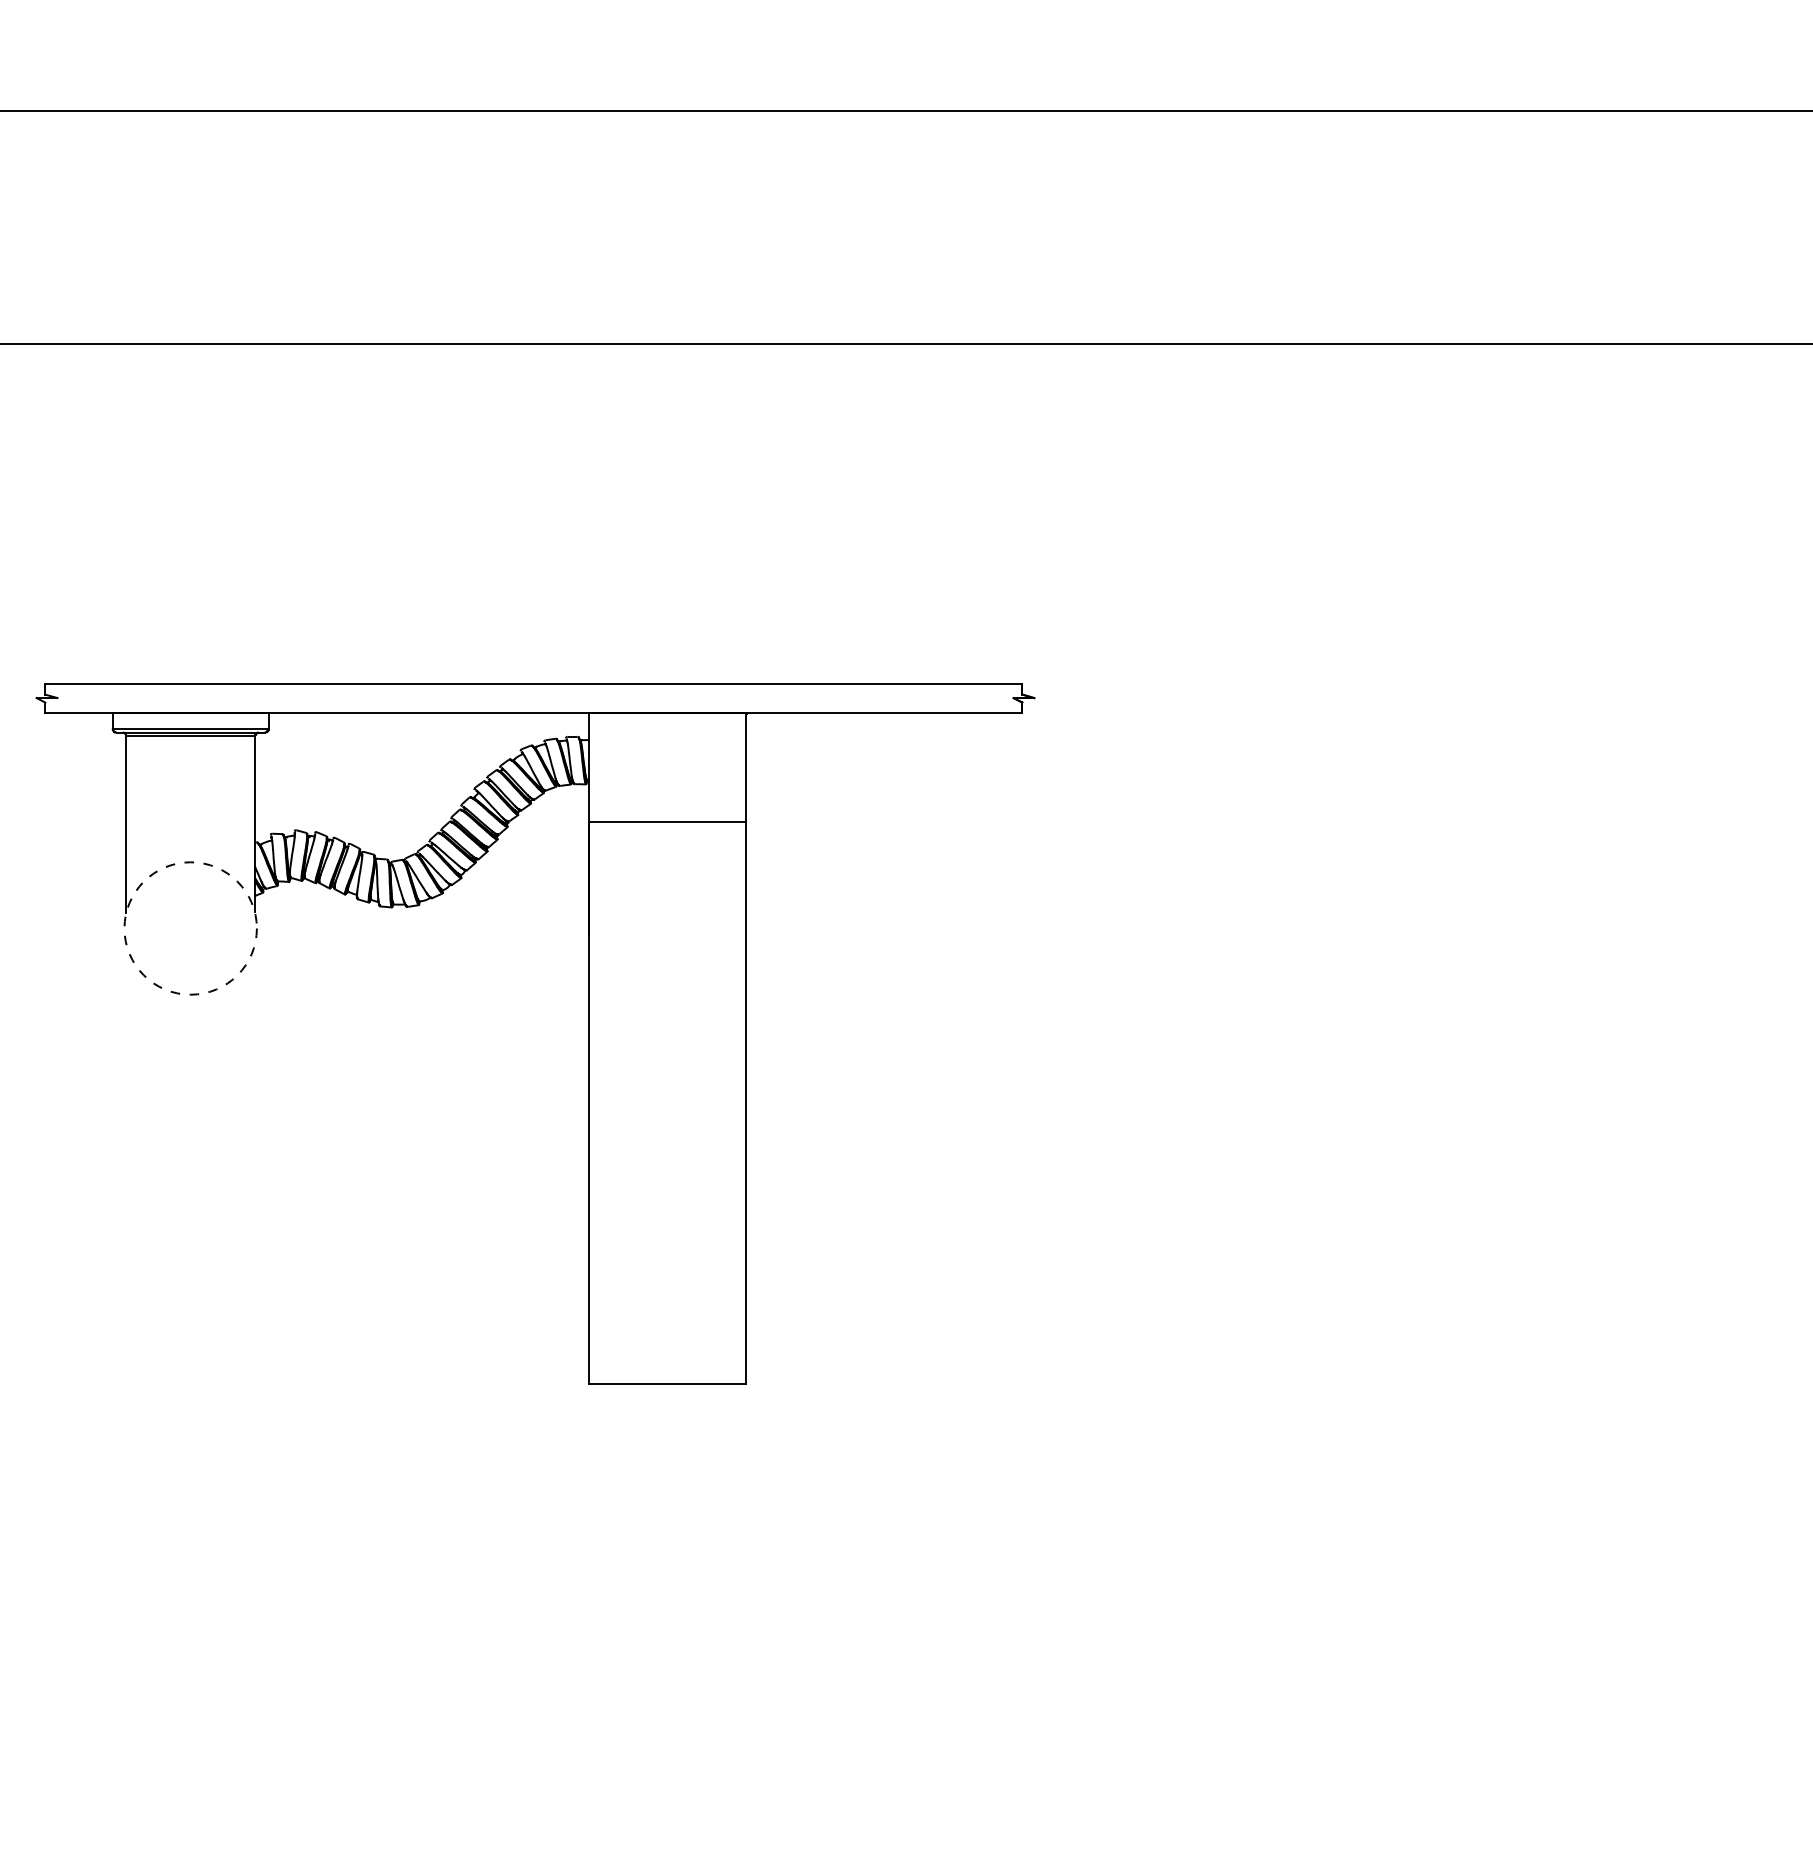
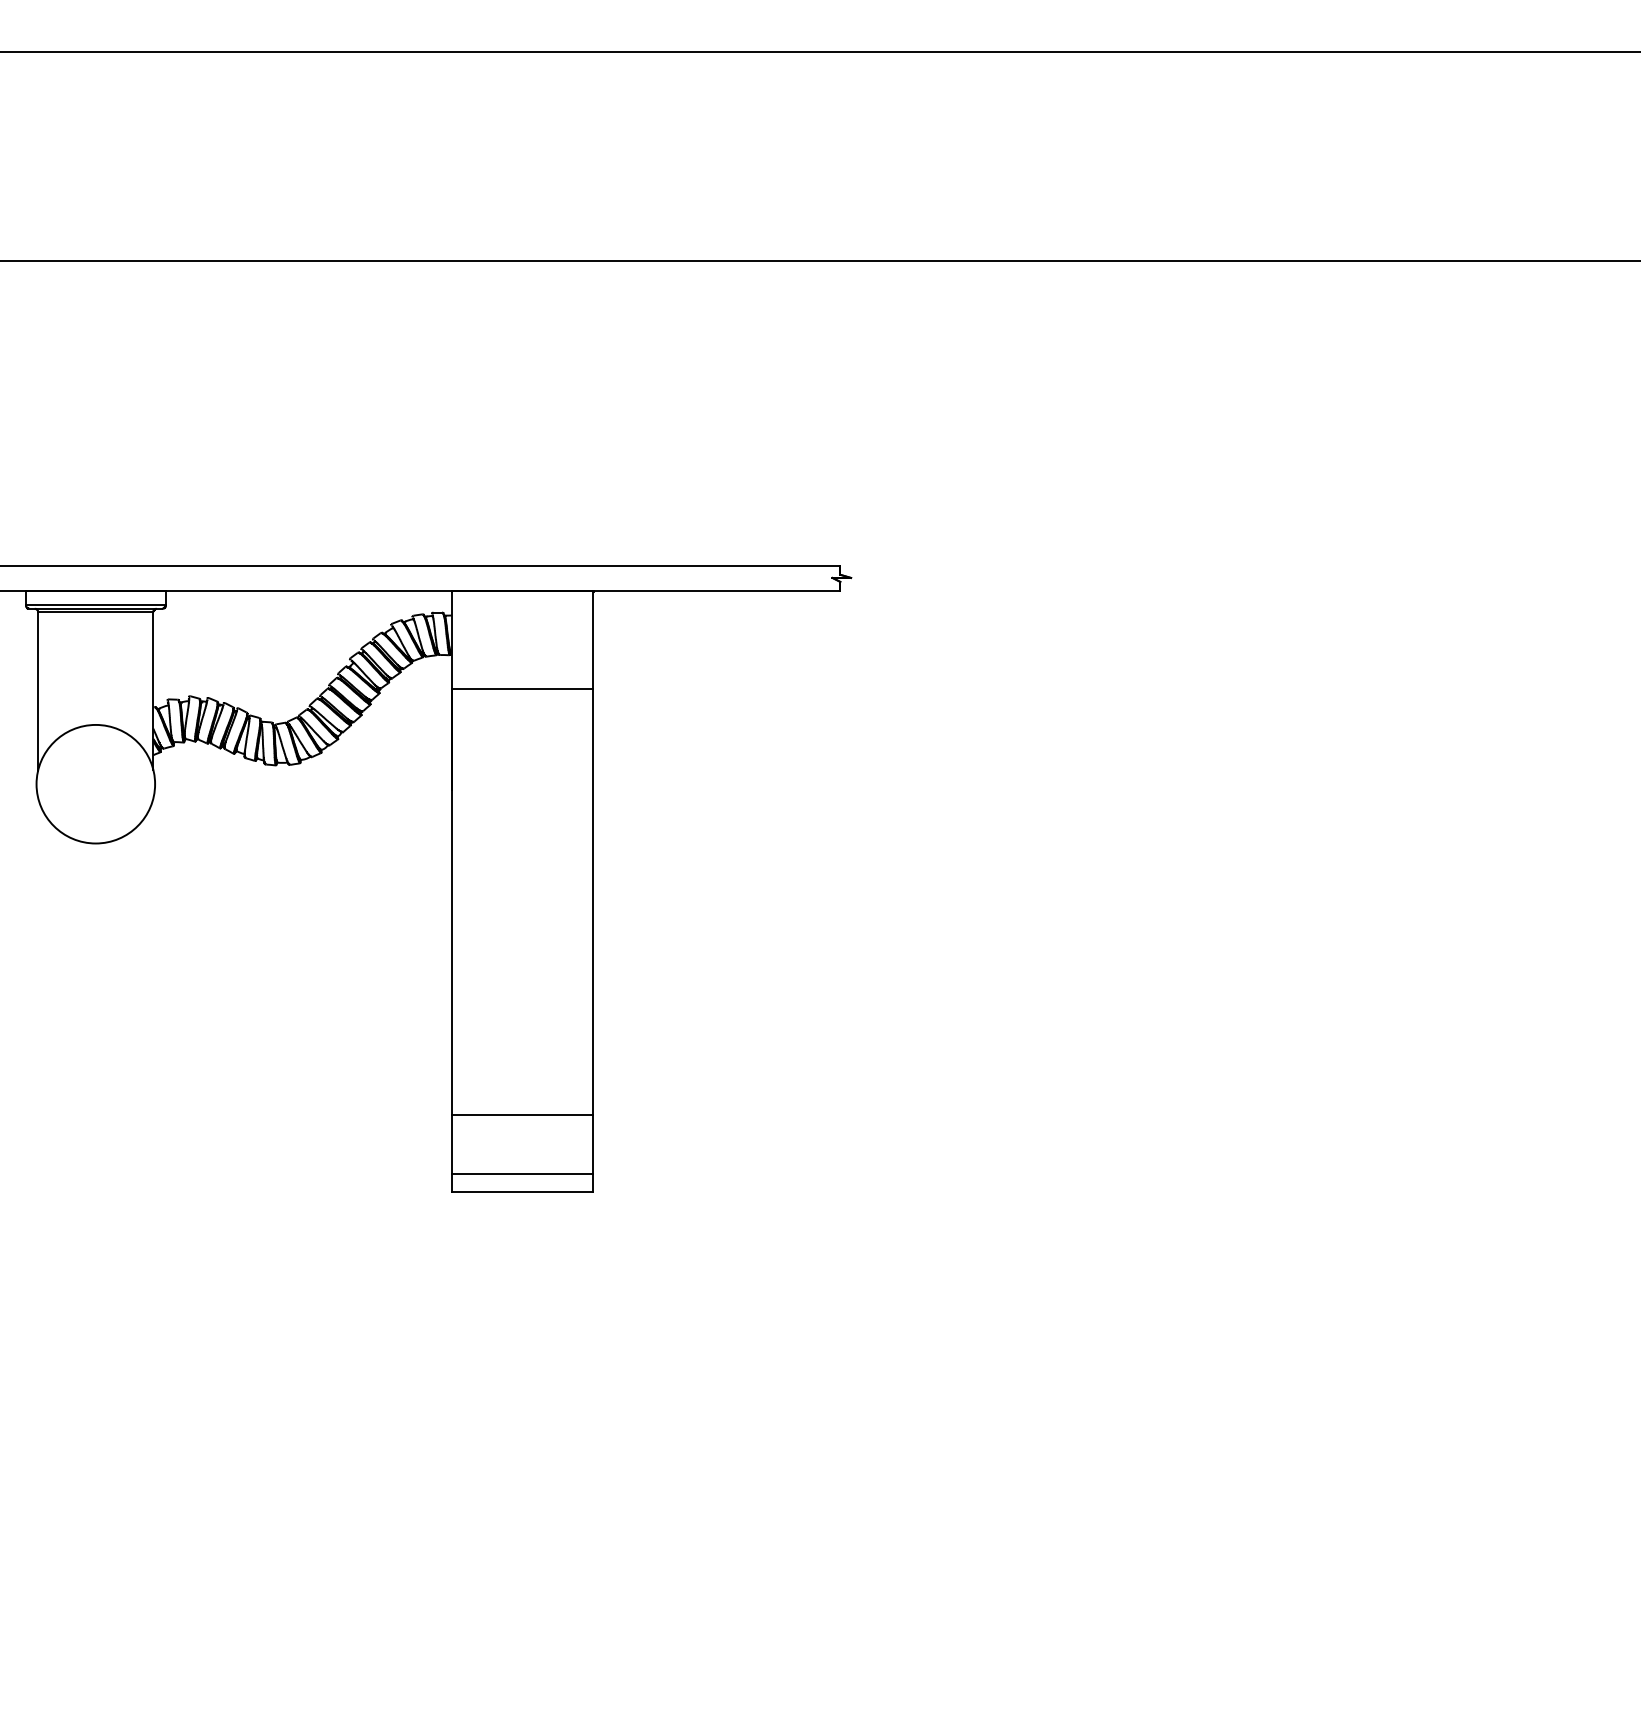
circle: (190, 927) -> (95, 783), dashed -> solid
line: (667, 1298) -> (522, 1115), added
line: (667, 1364) -> (522, 1174), added

